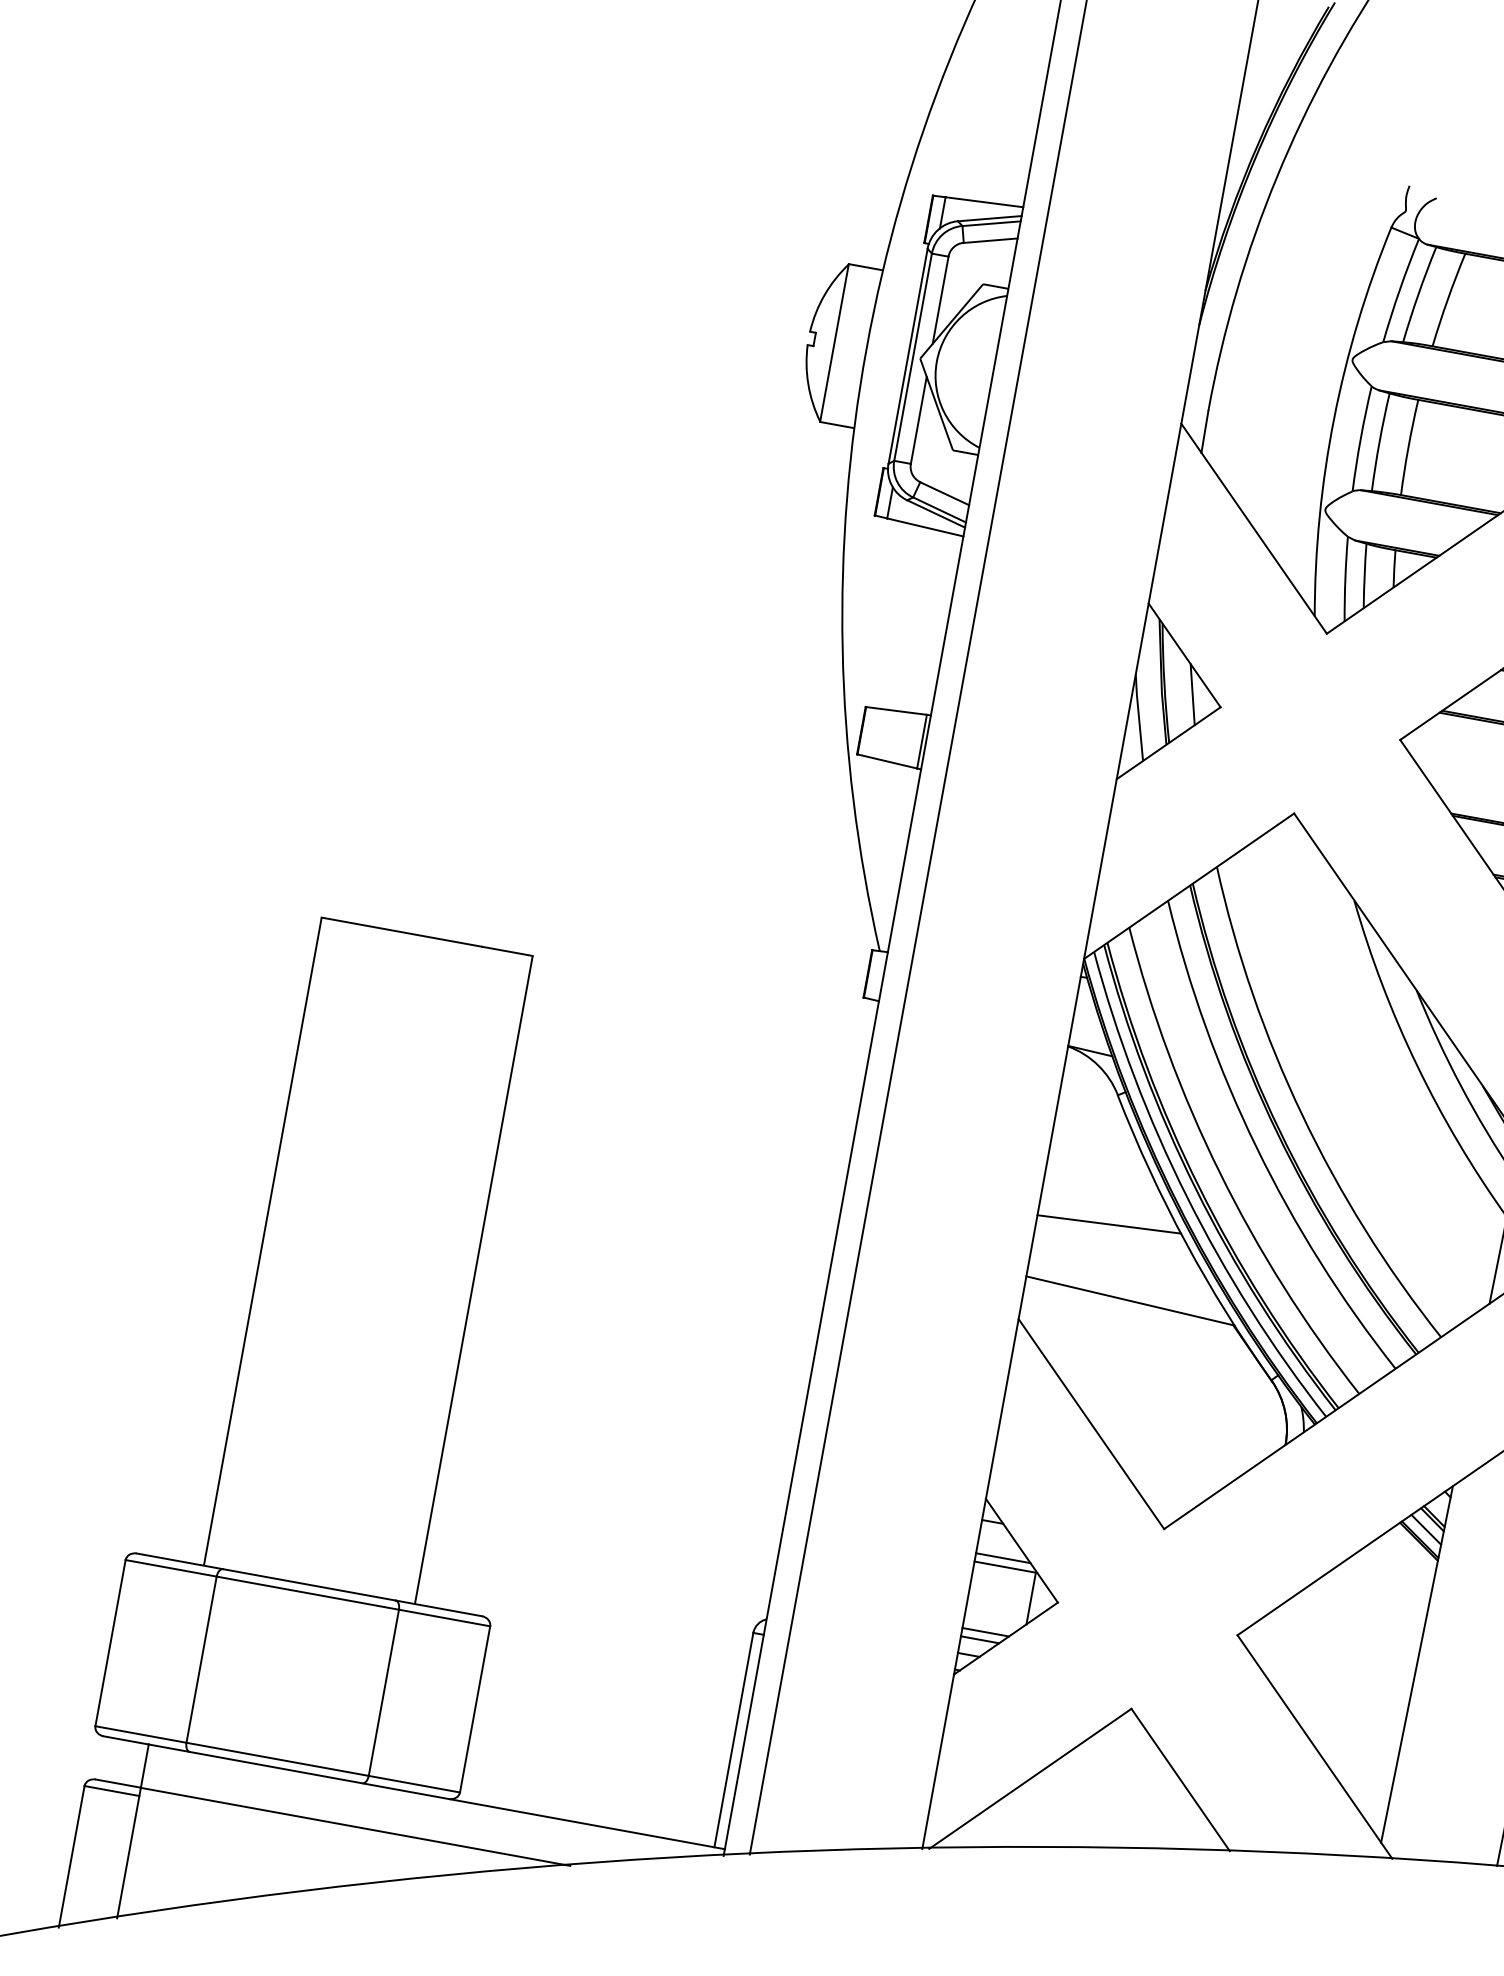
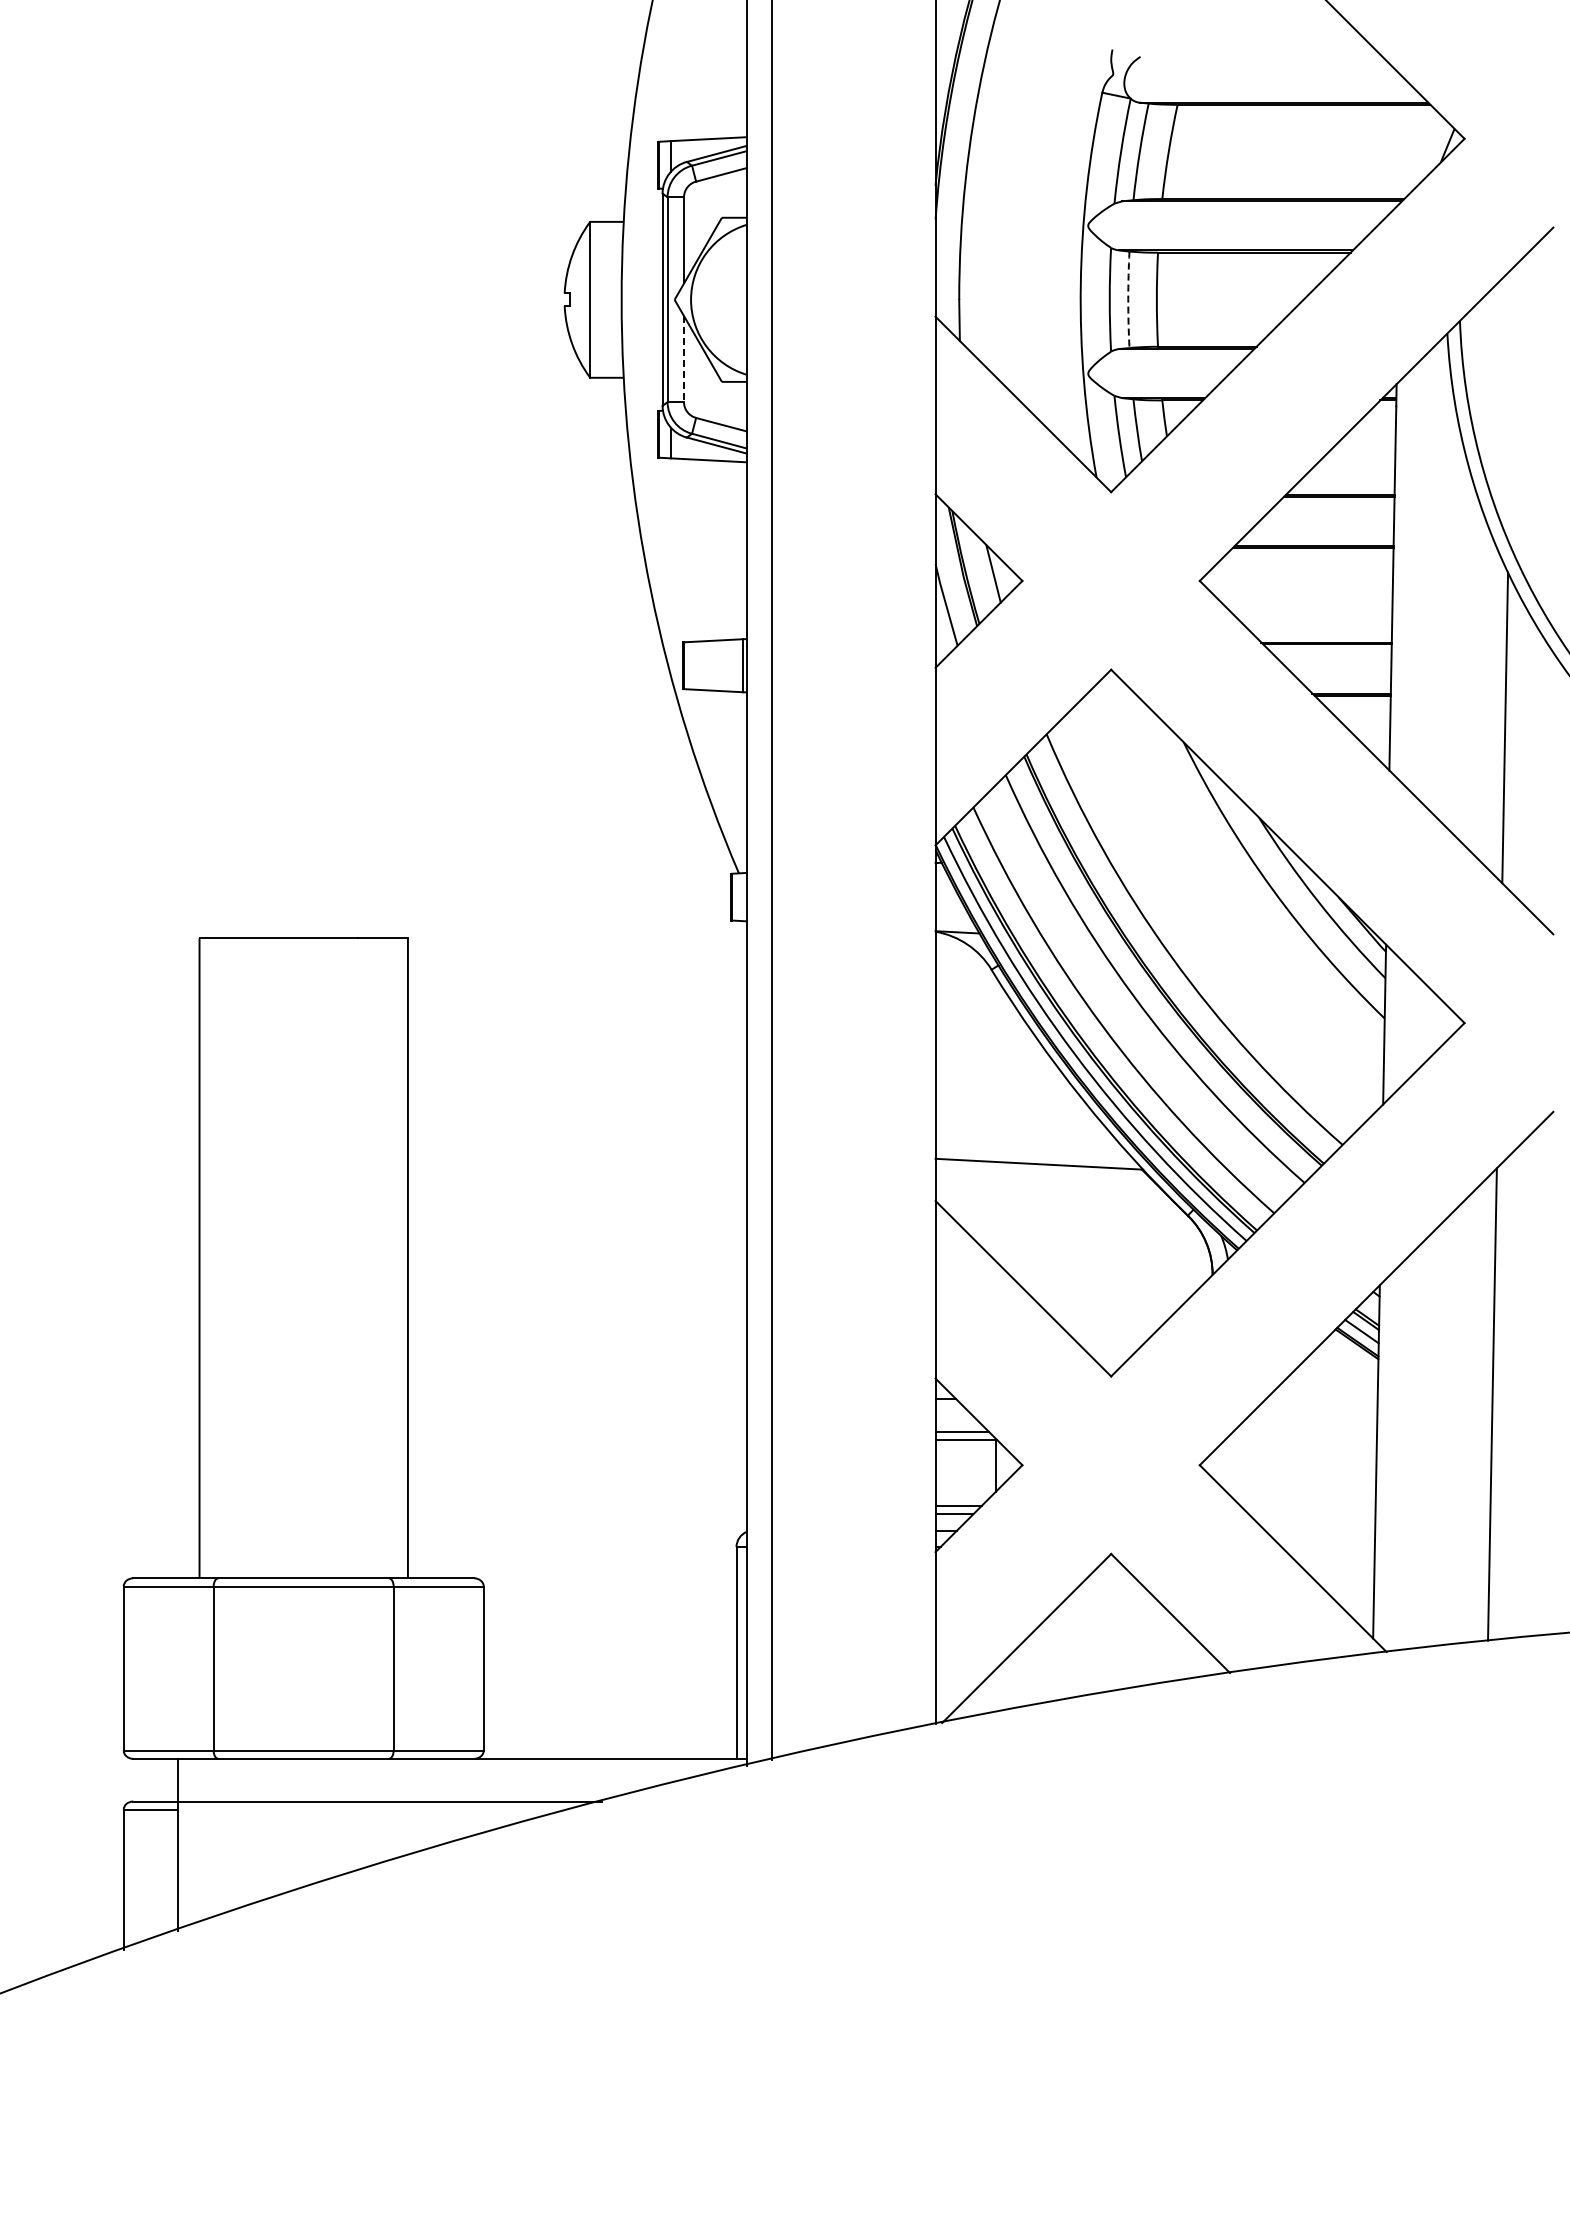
line: (919, 420) -> (684, 359), solid -> dashed
arc: (1379, 441) -> (1128, 299), solid -> dashed
line: (1109, 1224) -> (1005, 1094), removed

